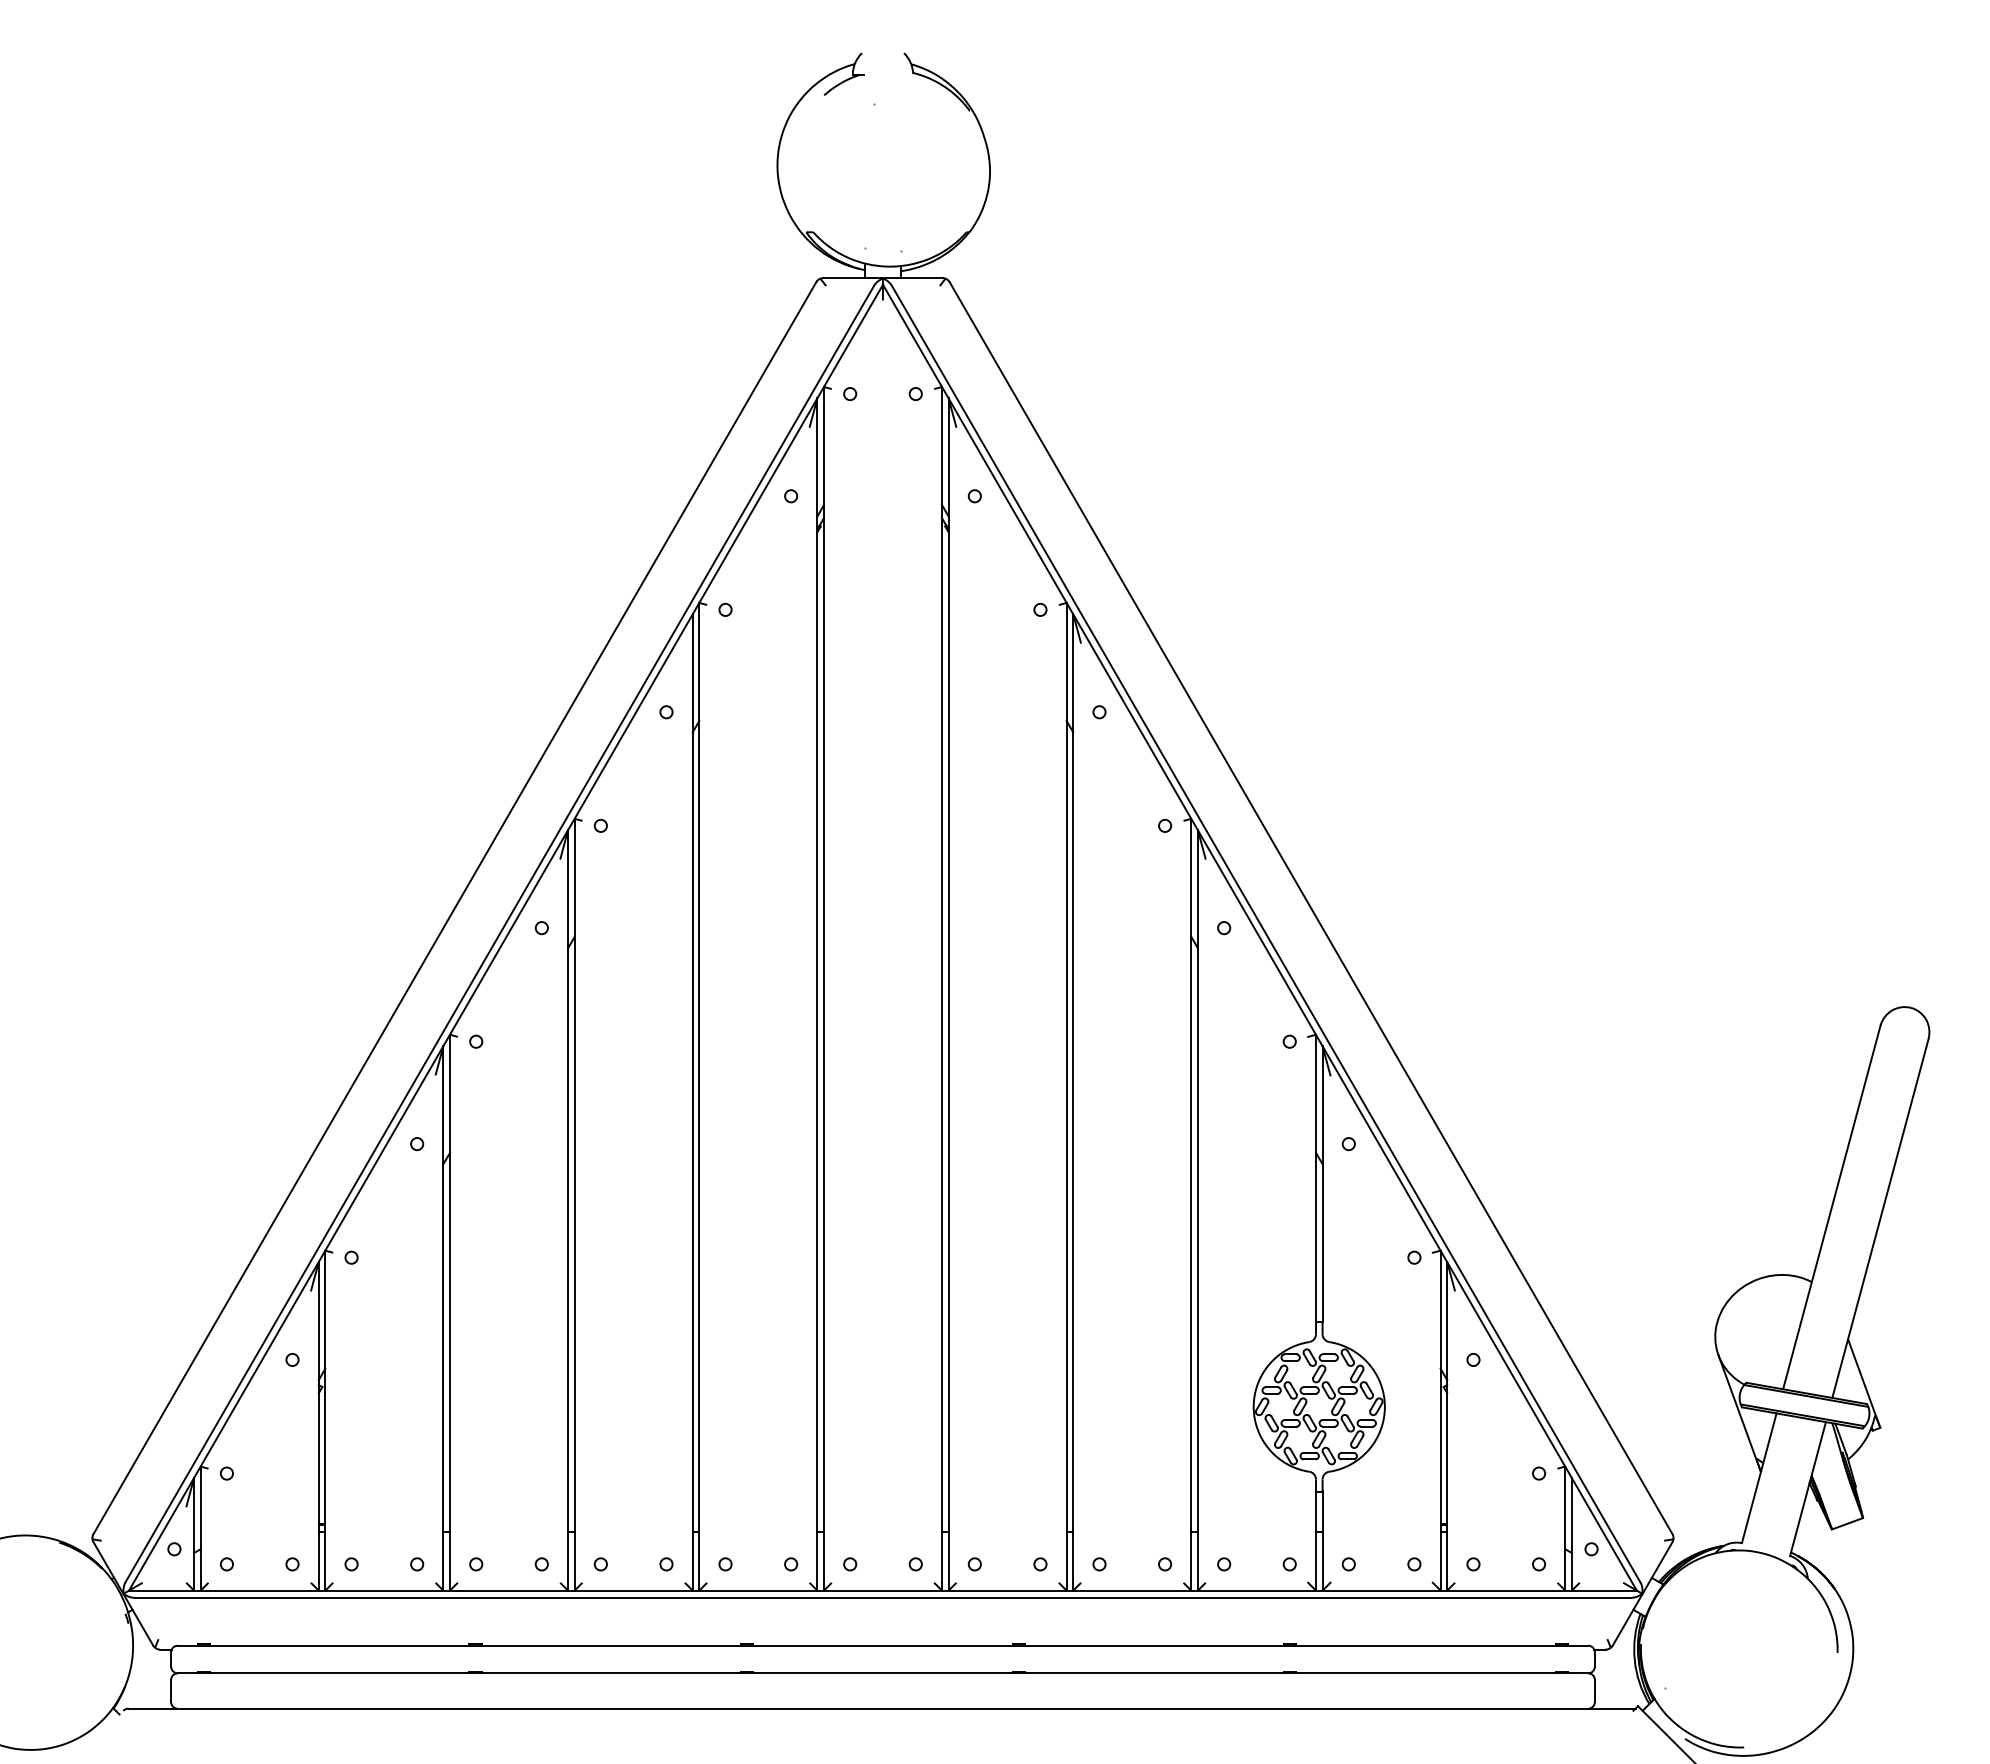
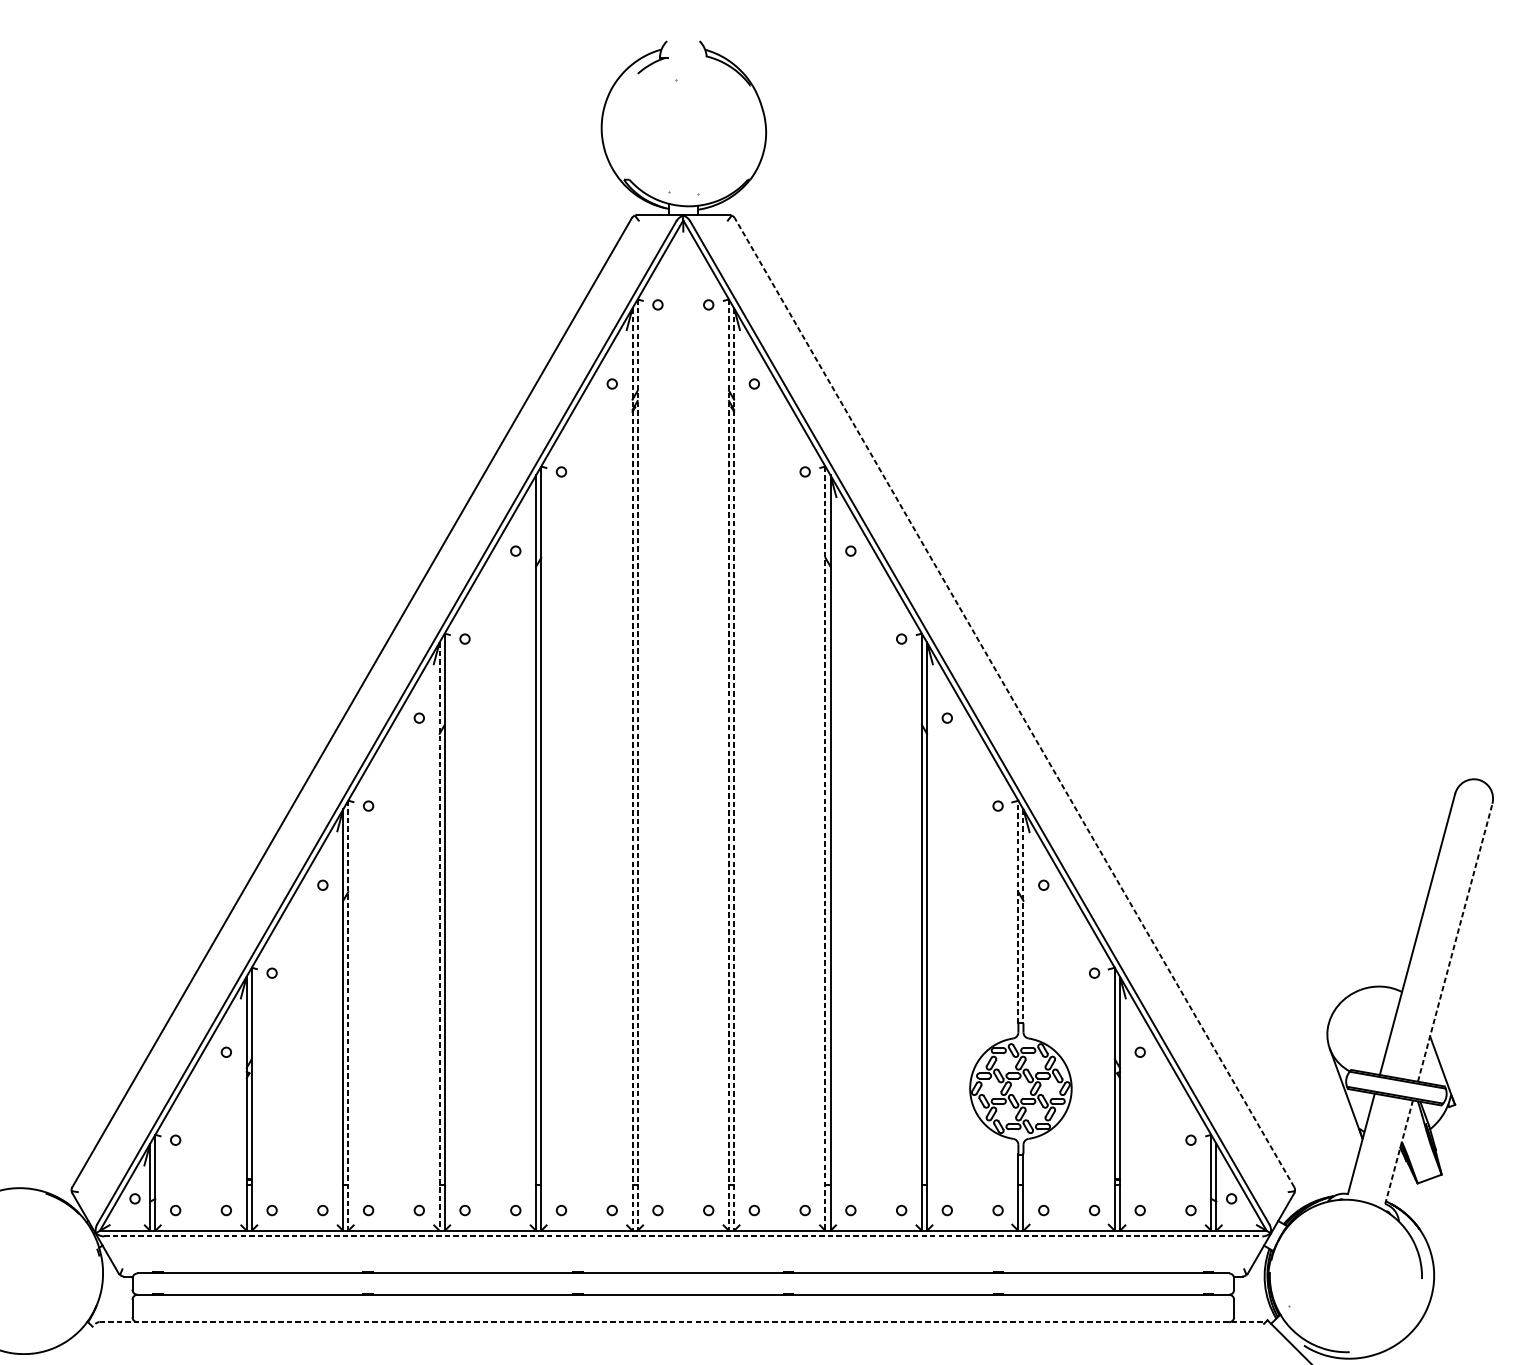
line: (1311, 908) -> (1014, 703), solid -> dashed
line: (823, 988) -> (637, 764), solid -> dashed
line: (942, 988) -> (729, 764), solid -> dashed
line: (817, 995) -> (632, 770), solid -> dashed
line: (948, 995) -> (734, 770), solid -> dashed
line: (1066, 1096) -> (825, 848), solid -> dashed
line: (1316, 1178) -> (1018, 911), solid -> dashed
line: (1322, 1184) -> (1023, 916), solid -> dashed
line: (568, 1210) -> (439, 936), solid -> dashed
line: (1880, 1218) -> (1455, 942), solid -> dashed
line: (449, 1312) -> (347, 1015), solid -> dashed
line: (1807, 1489) -> (1398, 1152), solid -> dashed
line: (883, 1597) -> (683, 1236), solid -> dashed
line: (882, 1708) -> (682, 1322), solid -> dashed

